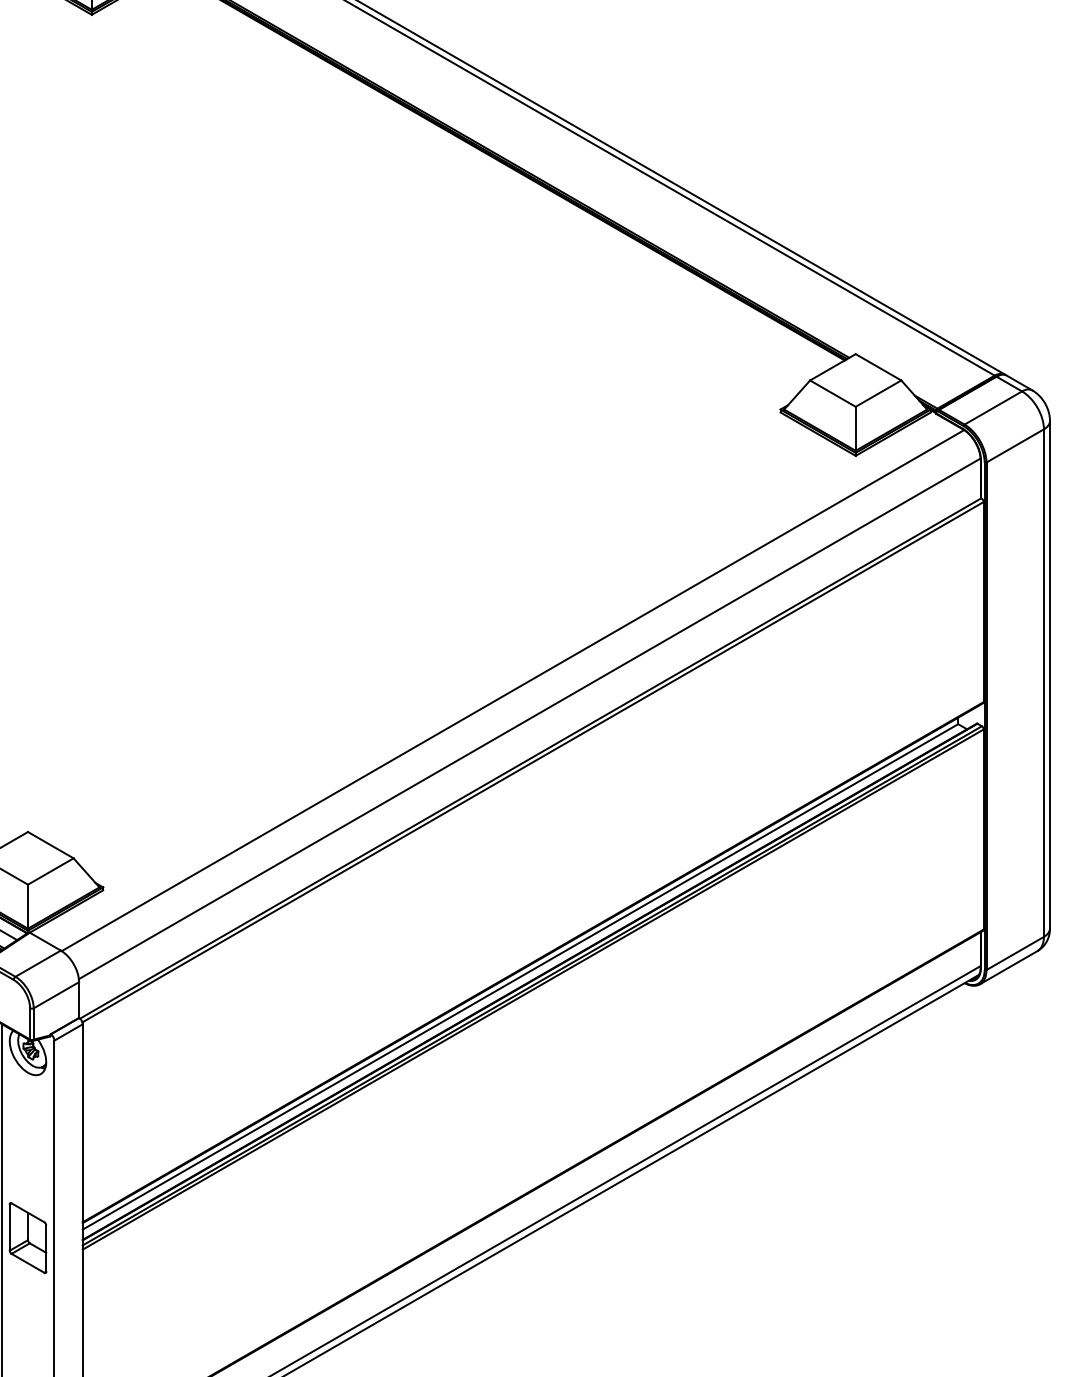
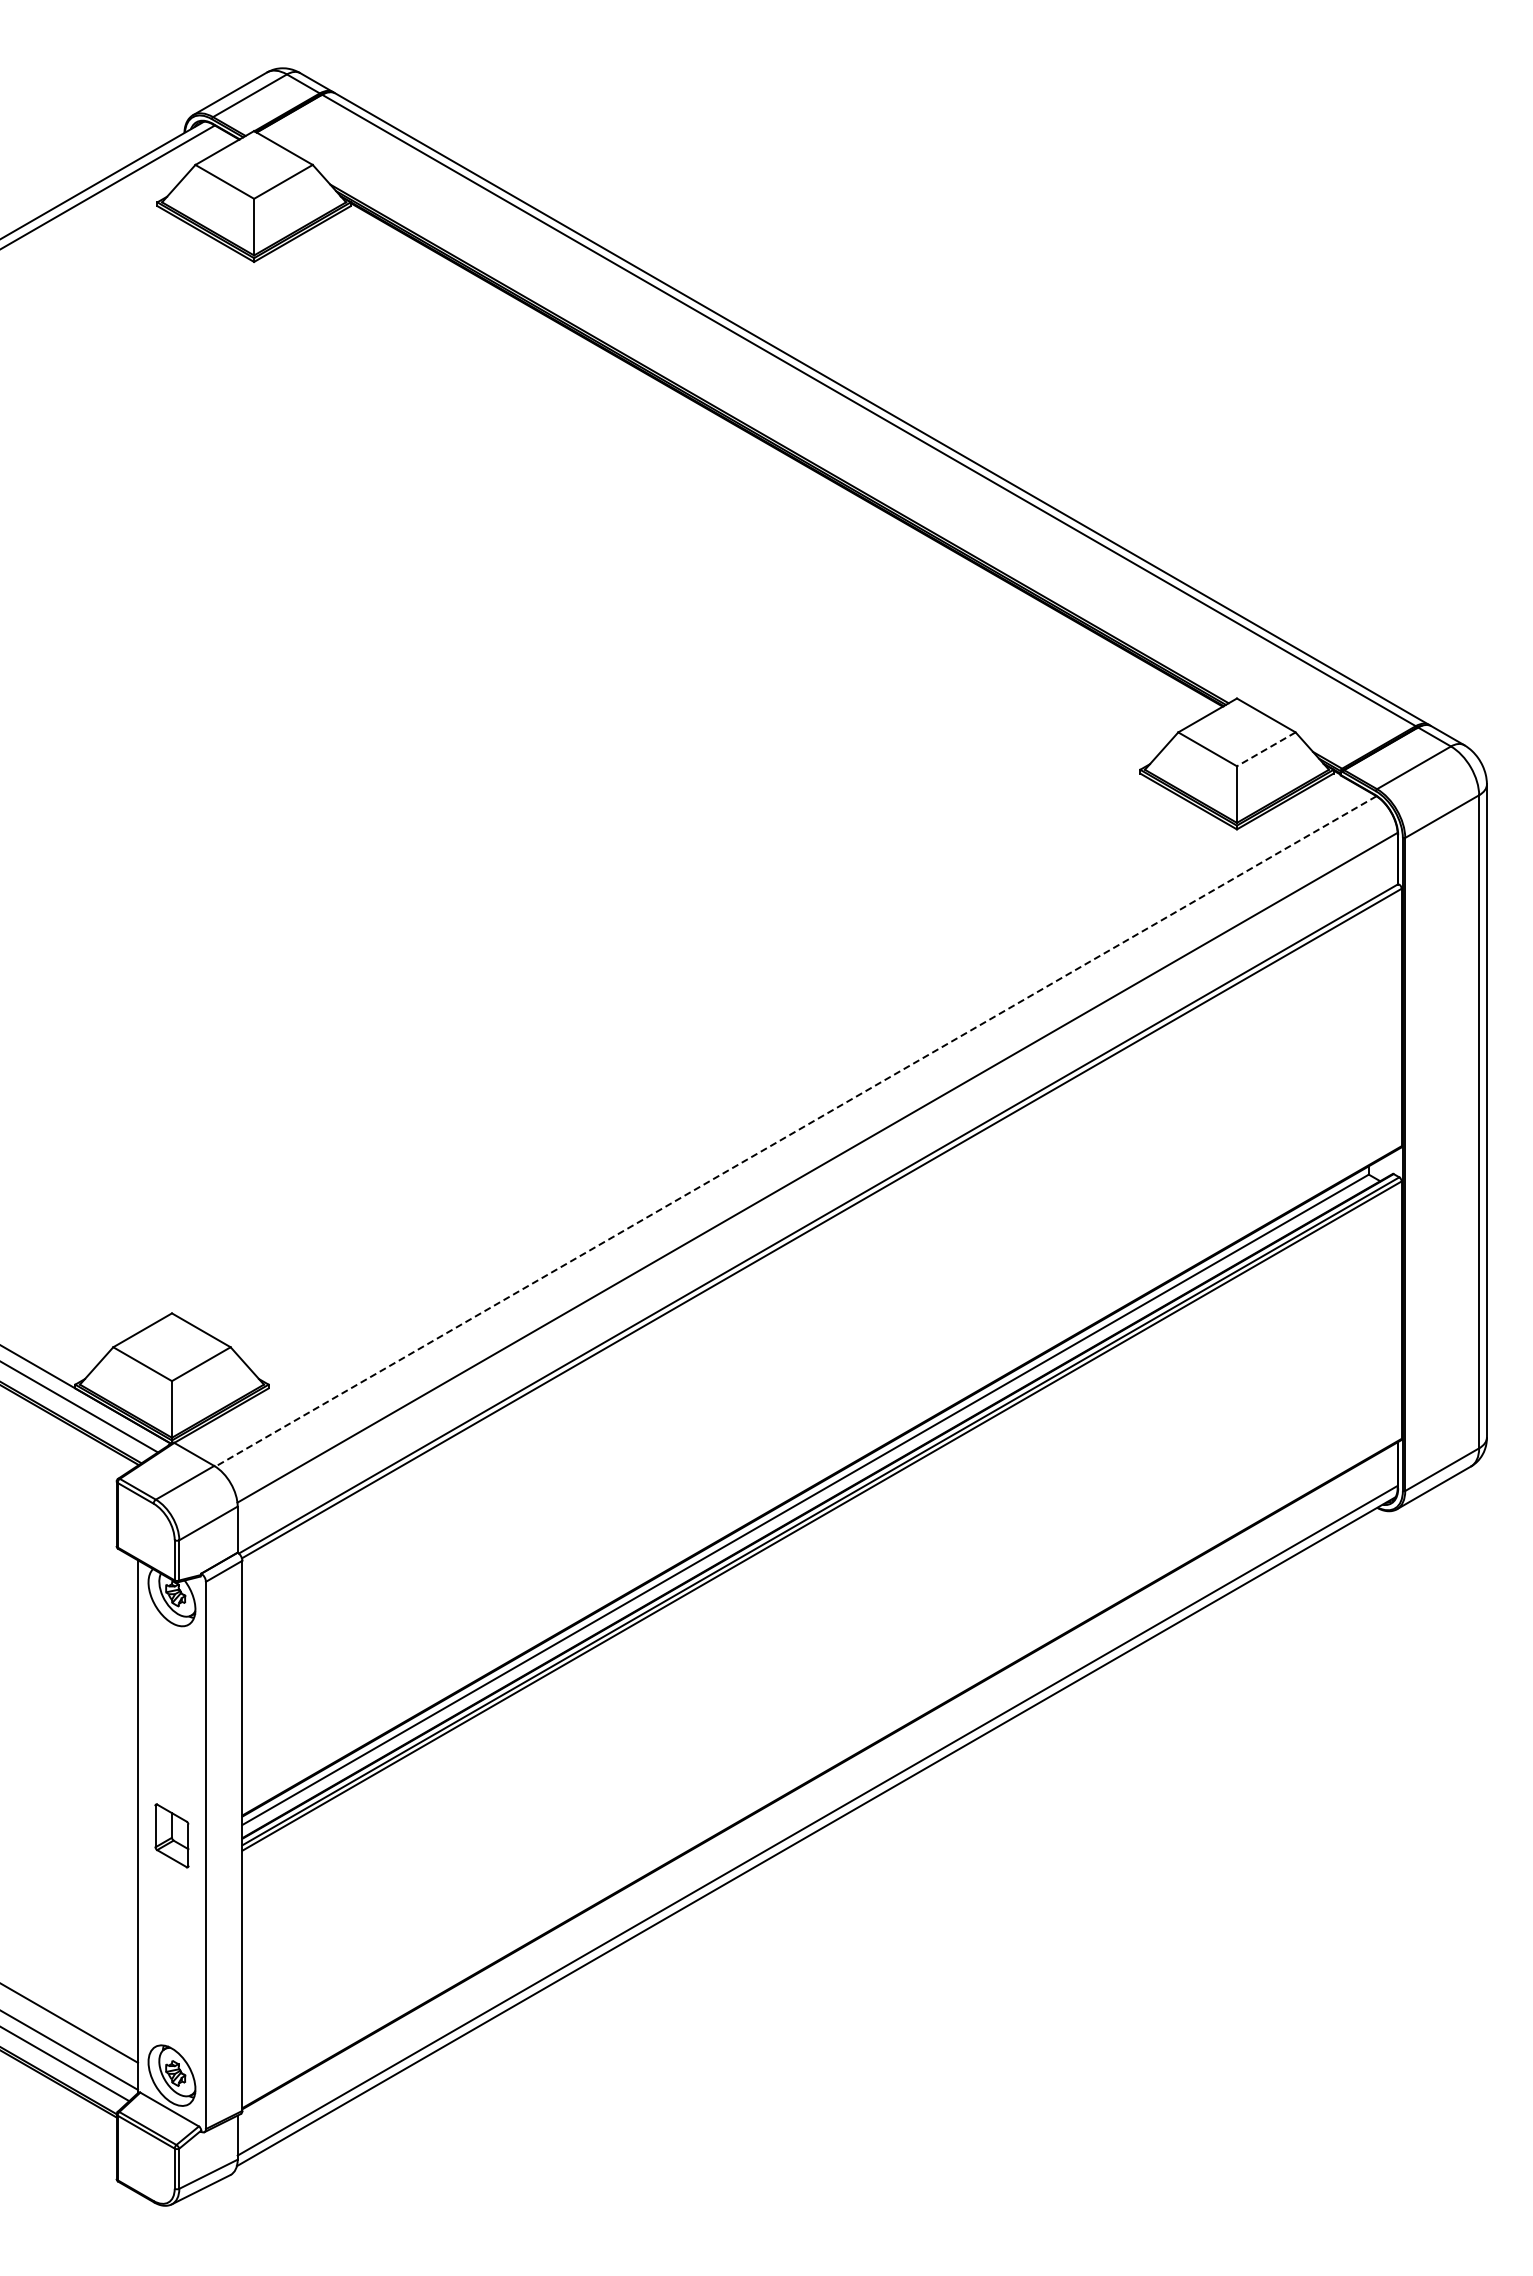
line: (878, 393) -> (1266, 749), solid -> dashed
line: (512, 690) -> (795, 1131), solid -> dashed
part: (27, 1237) -> (171, 1835), size x0.7

